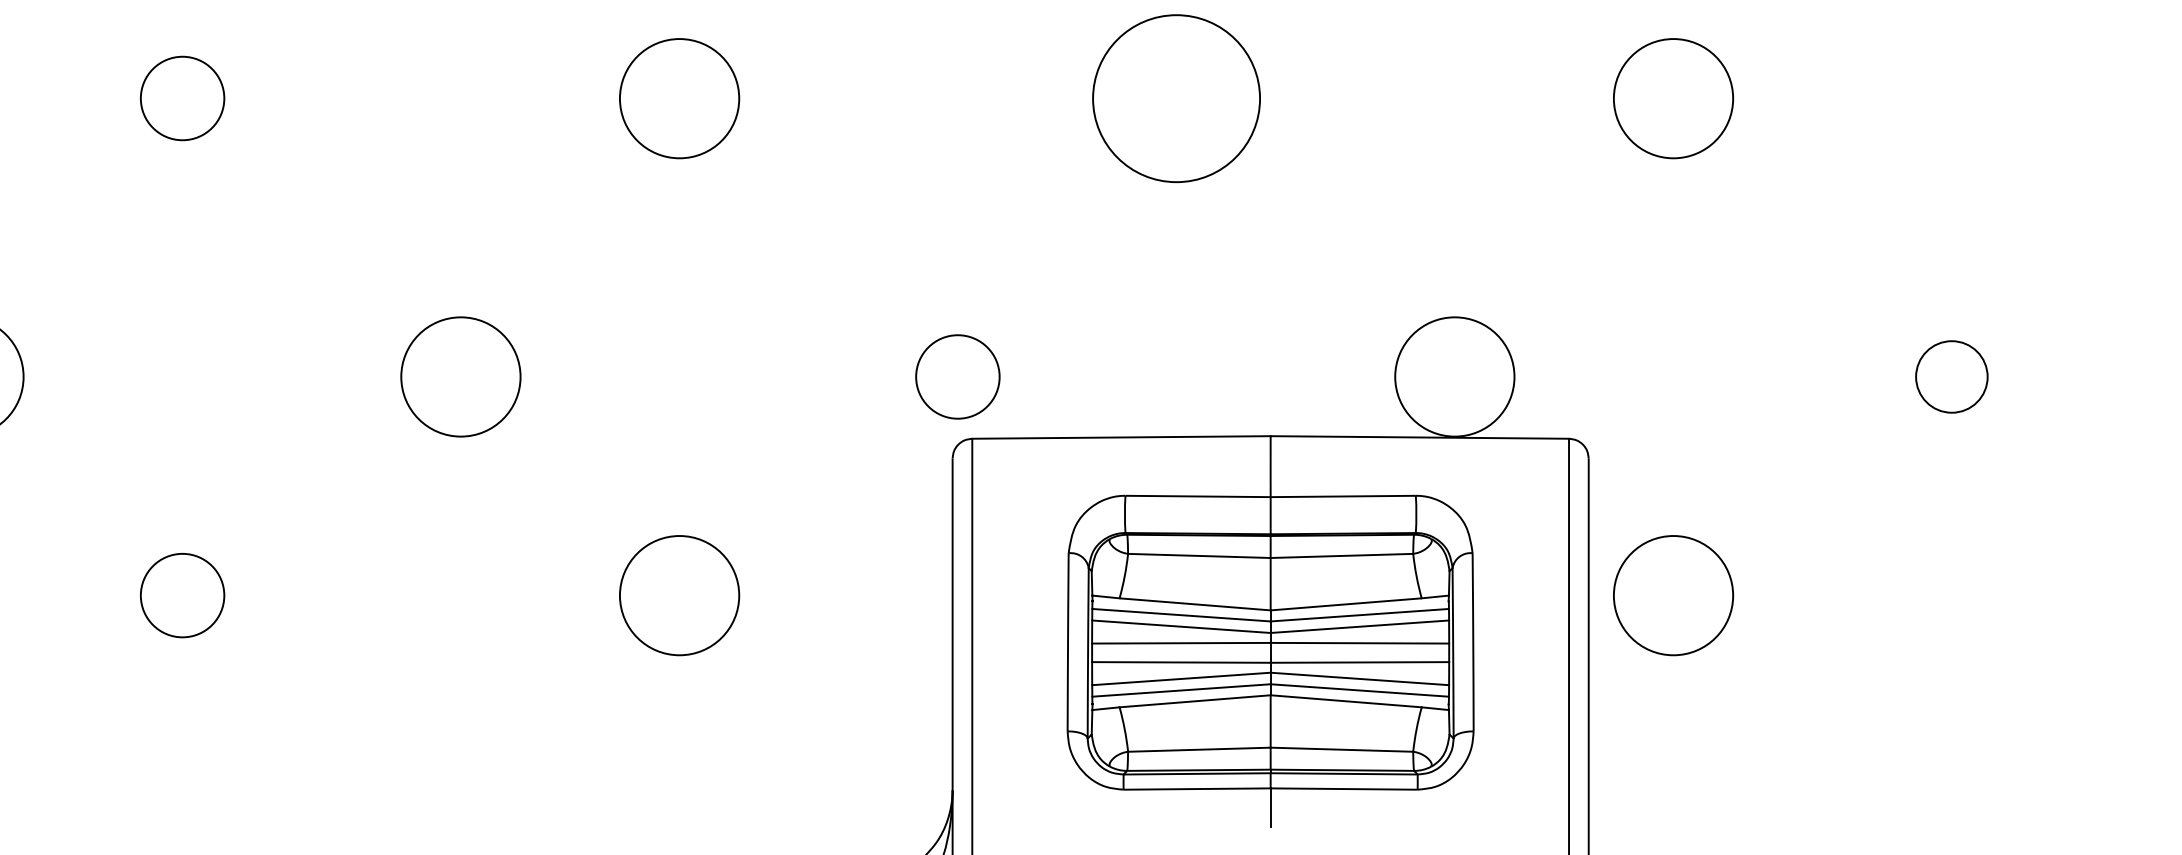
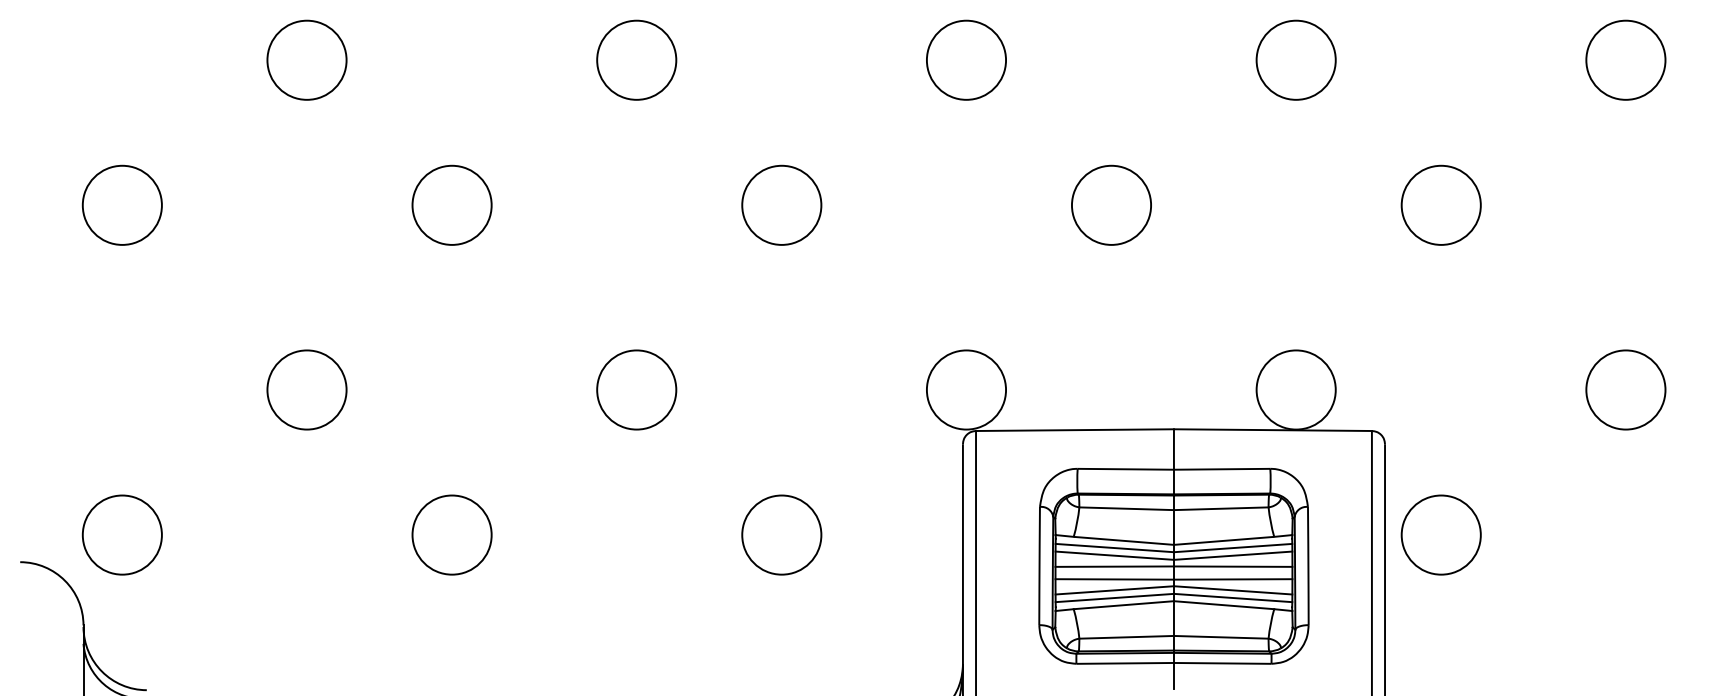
circle: (181, 97) -> (451, 204), size x1.43
circle: (1176, 97) -> (1111, 204), size x0.71
circle: (957, 376) -> (966, 389), size x1.43
circle: (1951, 376) -> (1625, 389), size x1.67
circle: (181, 594) -> (451, 534), size x1.43

